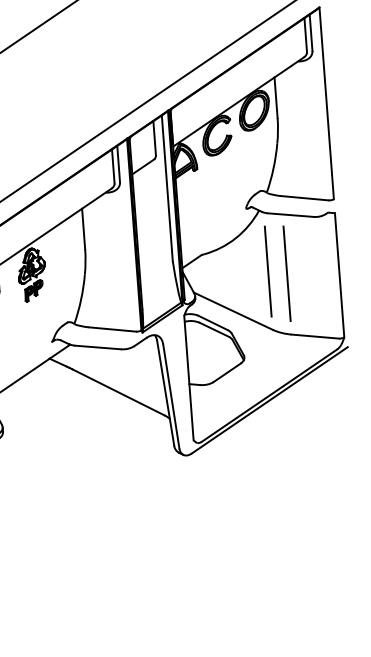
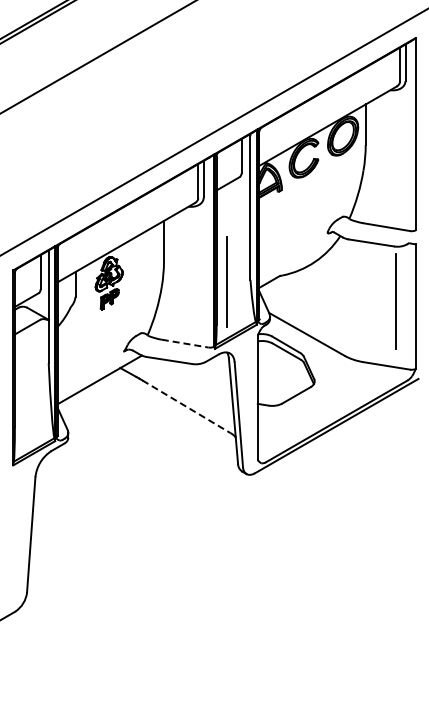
line: (267, 271) -> (226, 281), moved
line: (287, 274) -> (395, 301), moved
line: (112, 329) -> (185, 343), solid -> dashed
line: (118, 393) -> (186, 407), solid -> dashed

